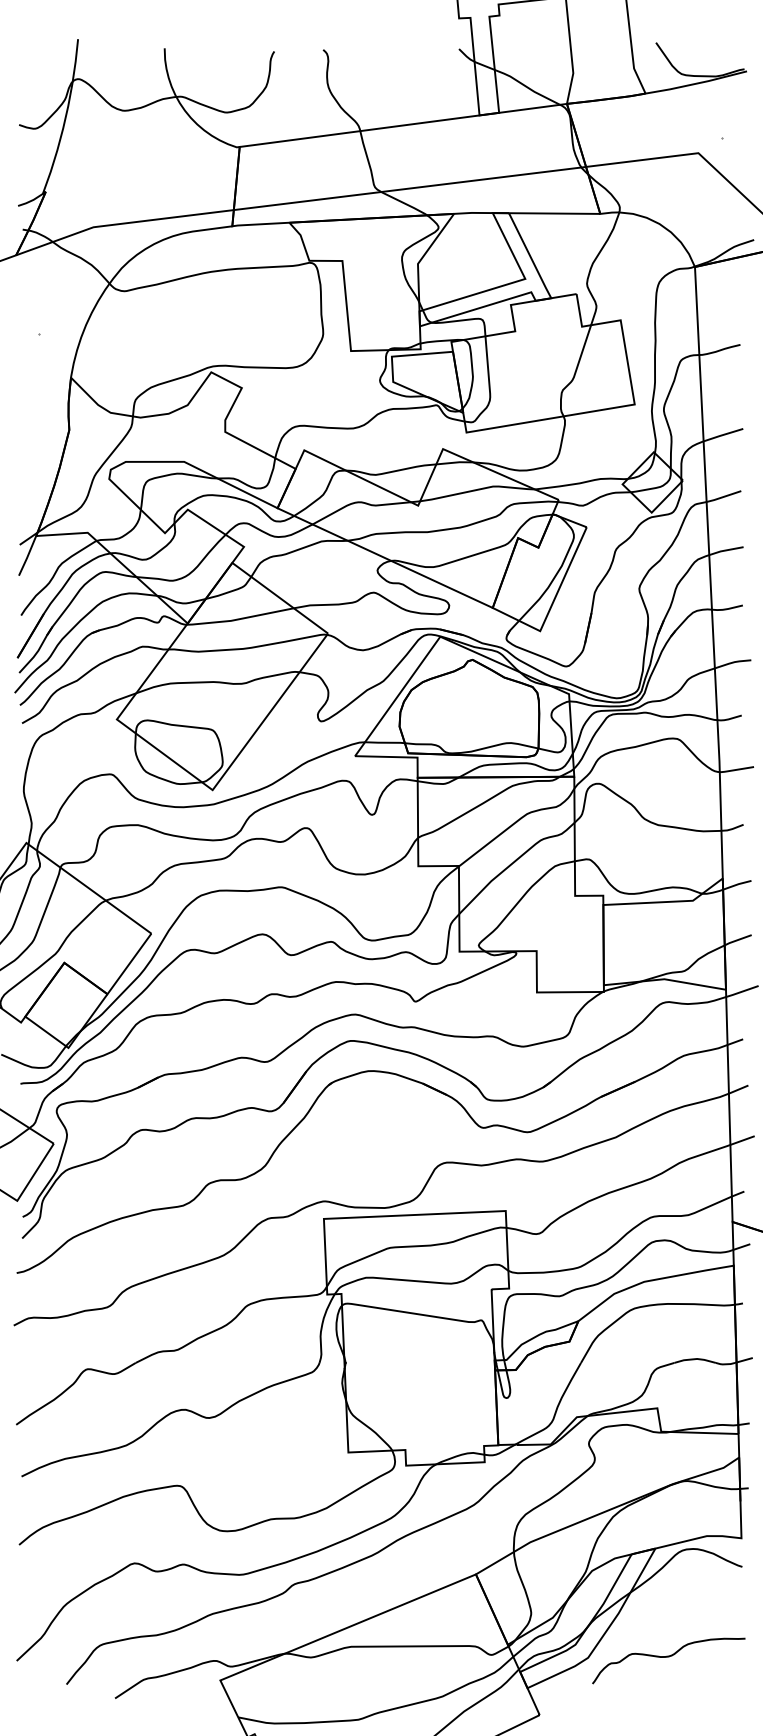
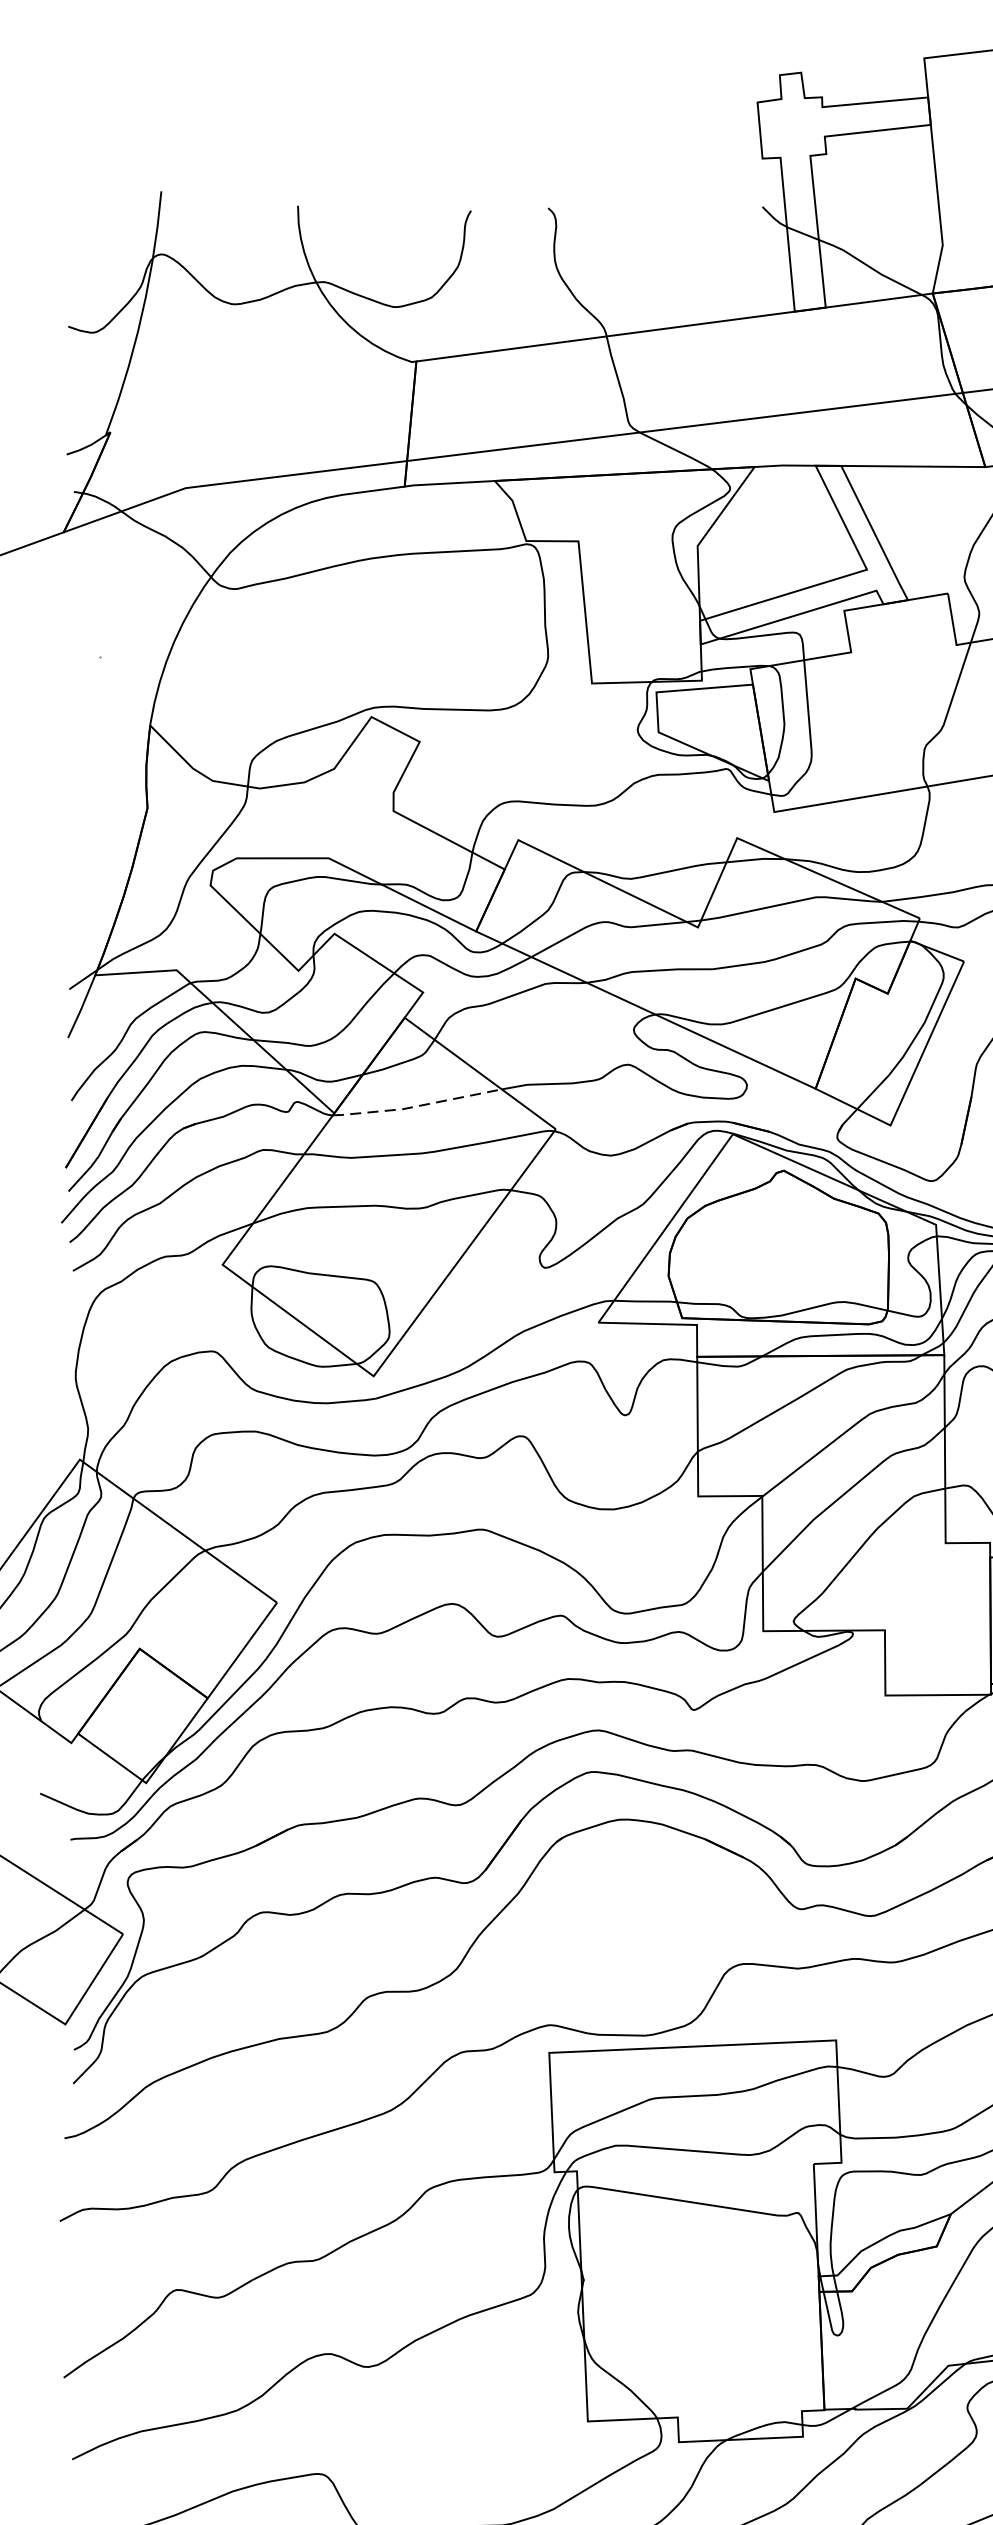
line: (239, 619) -> (416, 1107), solid -> dashed

